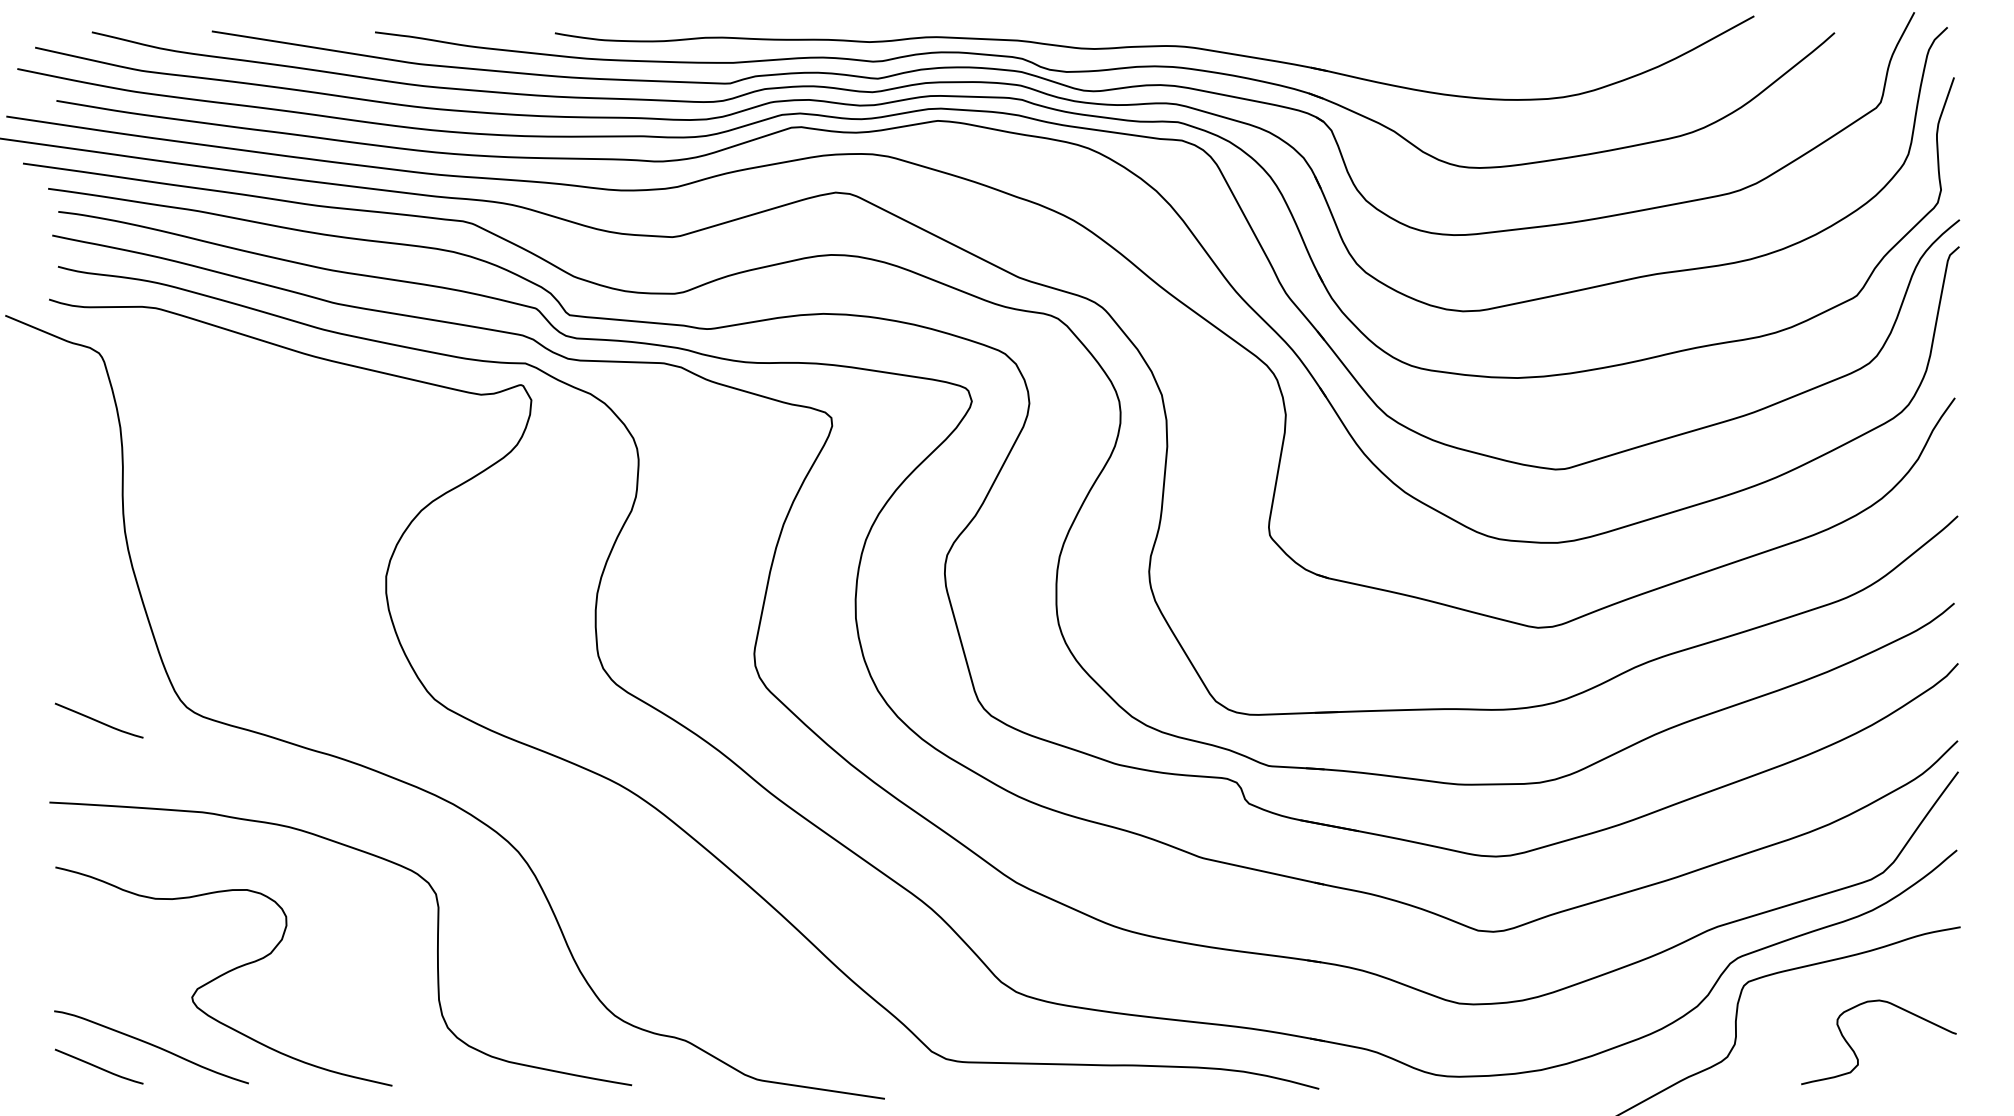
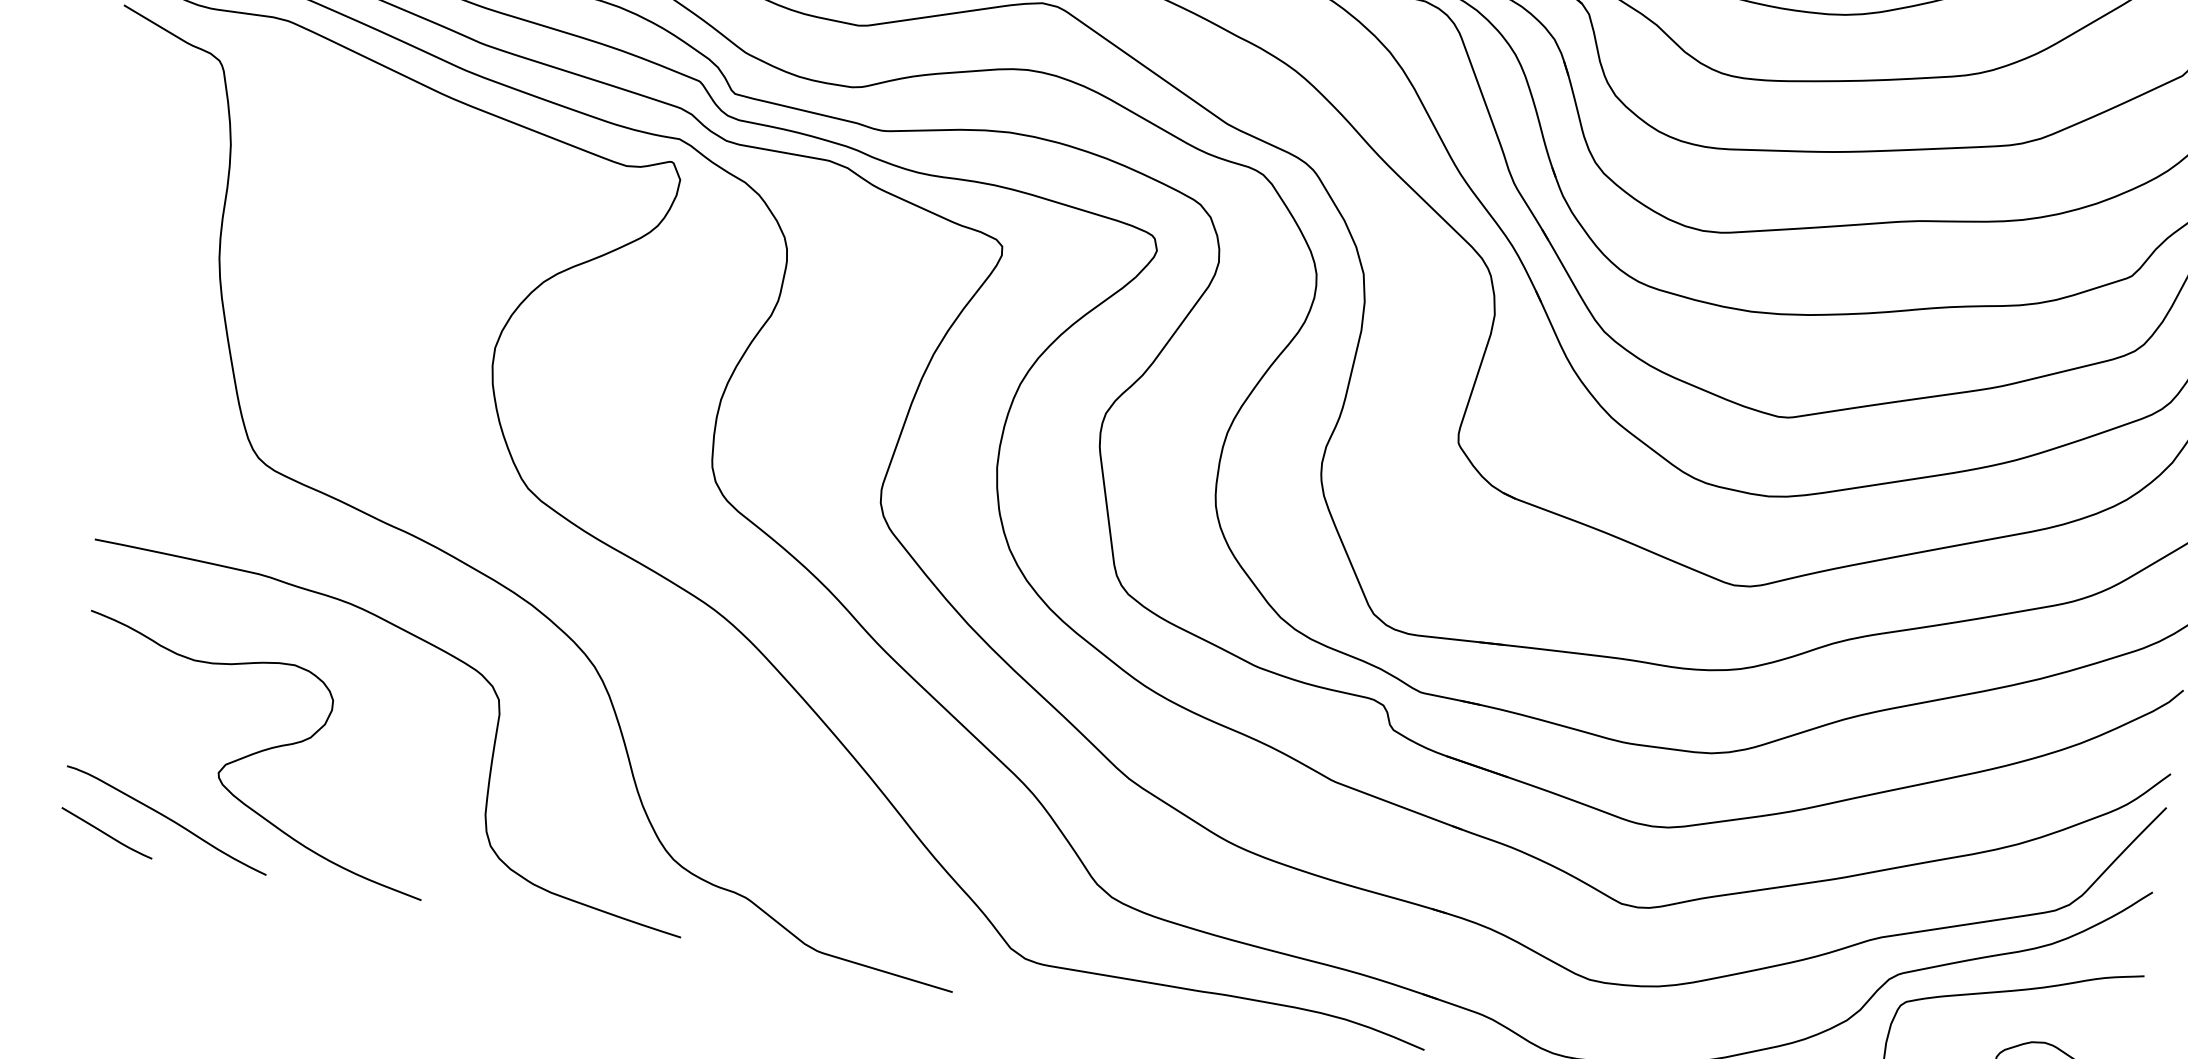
curve: (98, 720) -> (160, 458), removed

